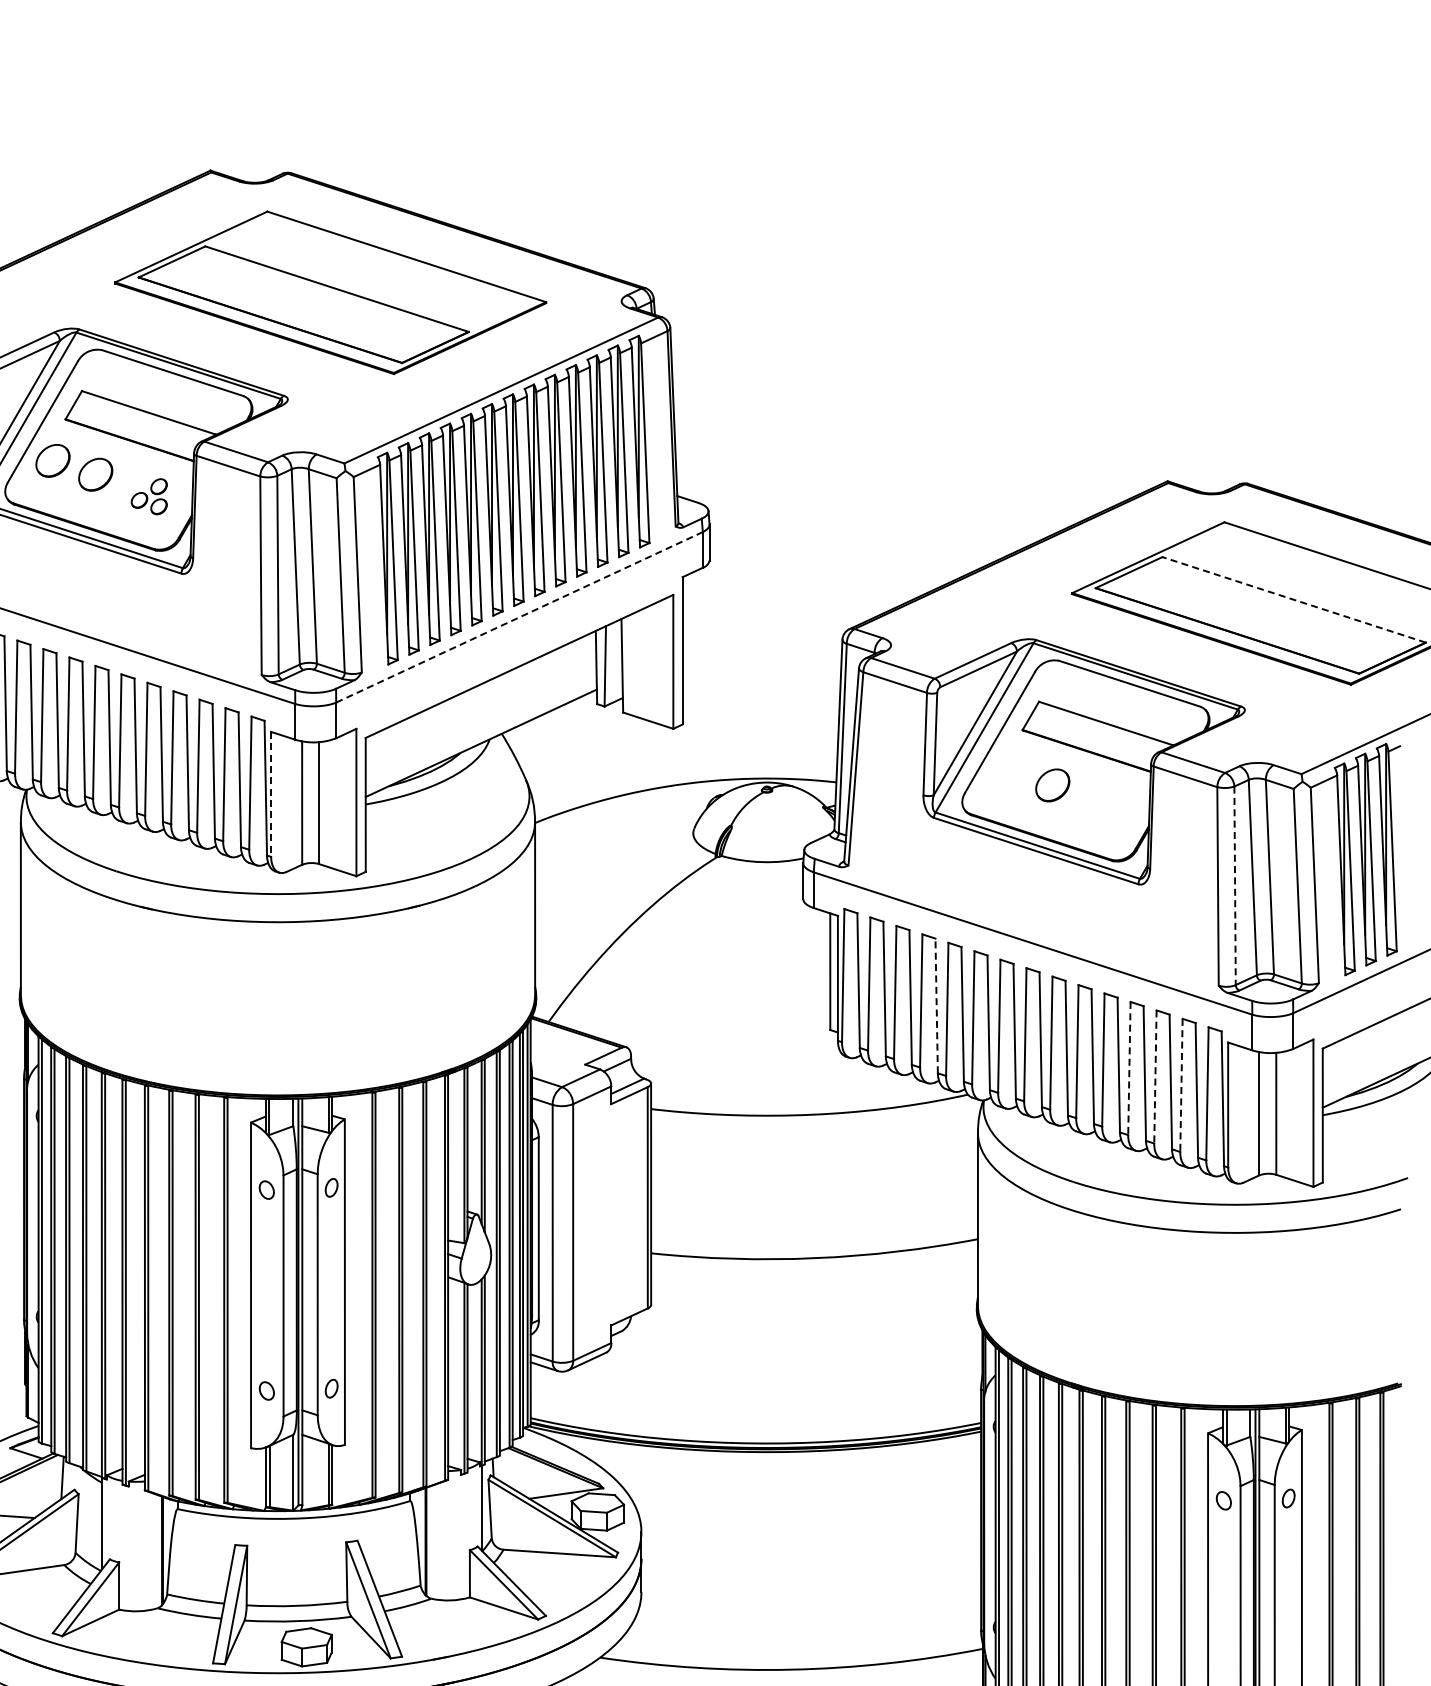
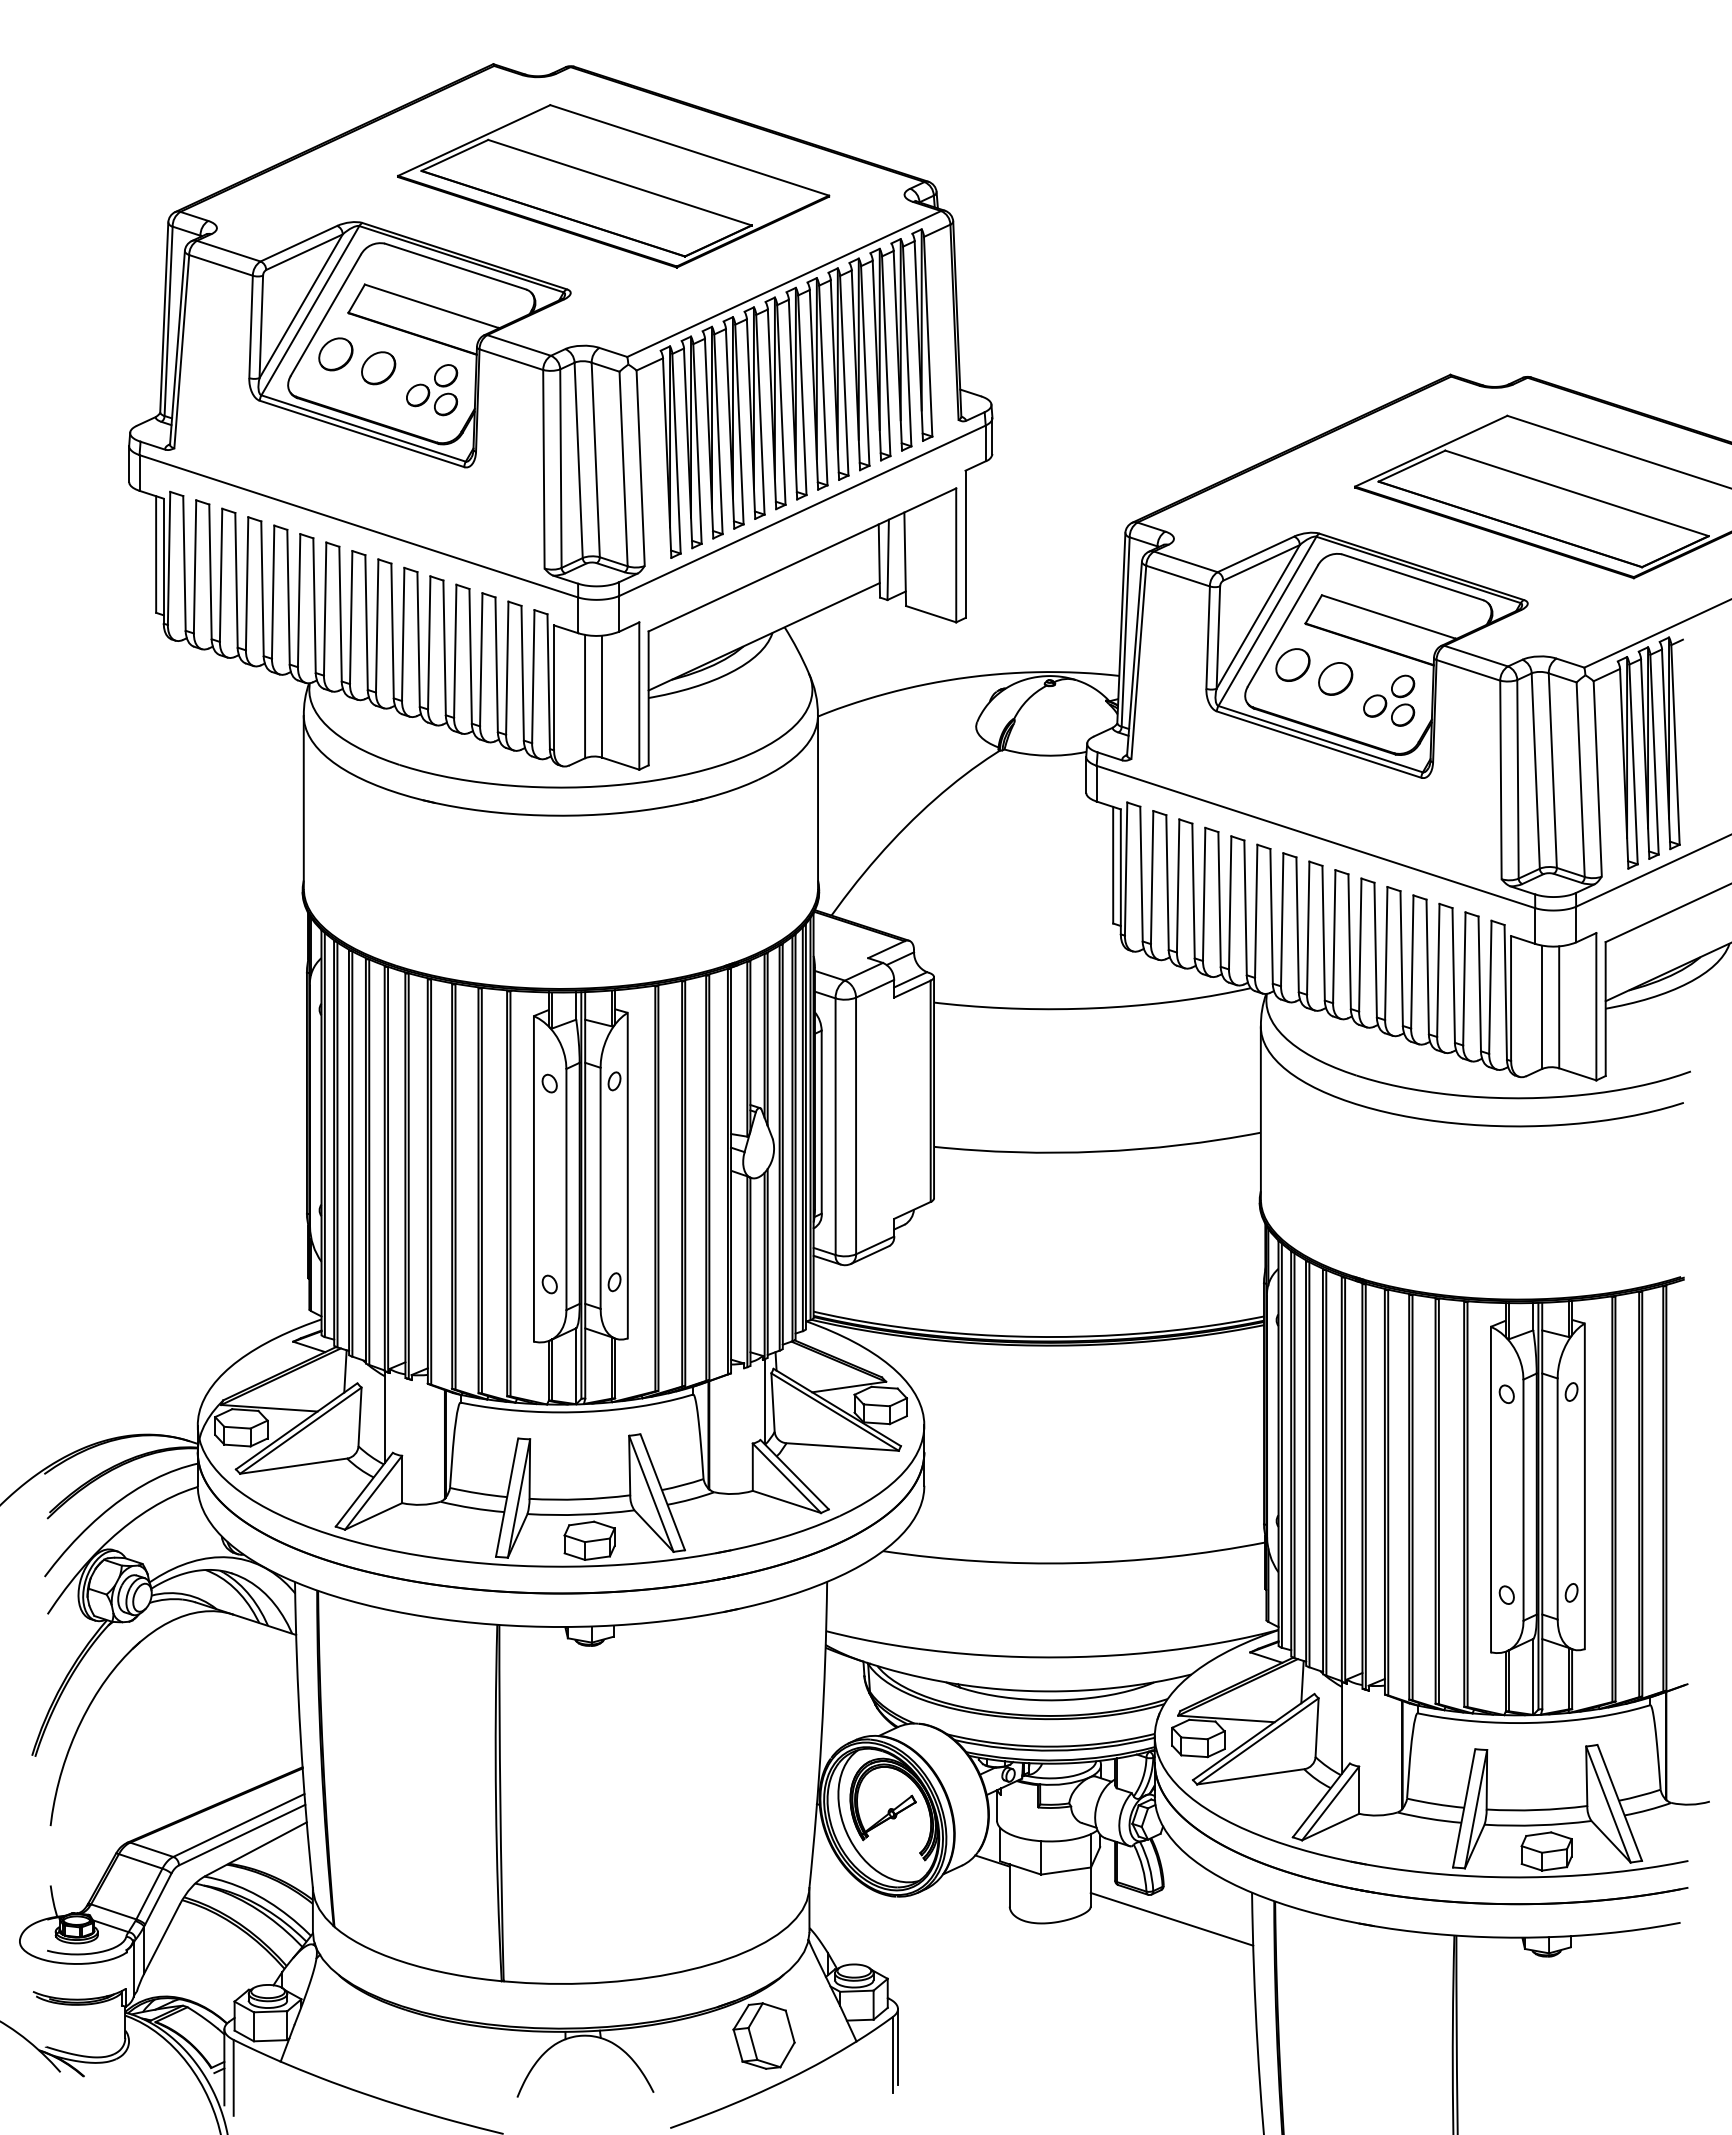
part: (149, 497) -> (432, 390), size x1.43
line: (1293, 600) -> (1576, 493), dashed -> solid
line: (519, 617) -> (802, 510), dashed -> solid
part: (1009, 771) -> (1292, 664), added
line: (271, 795) -> (554, 688), dashed -> solid
part: (1106, 807) -> (1389, 700), added
line: (1234, 886) -> (1517, 779), dashed -> solid
line: (936, 1005) -> (1219, 898), dashed -> solid
line: (1129, 1069) -> (1412, 962), dashed -> solid
line: (1155, 1077) -> (1438, 970), dashed -> solid
line: (1181, 1085) -> (1464, 978), dashed -> solid

